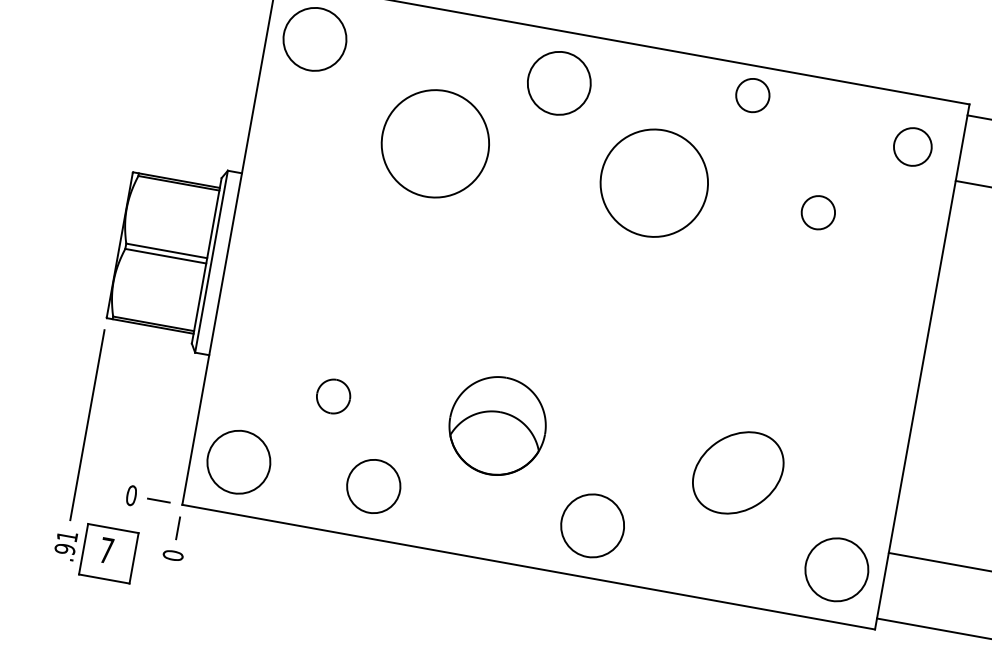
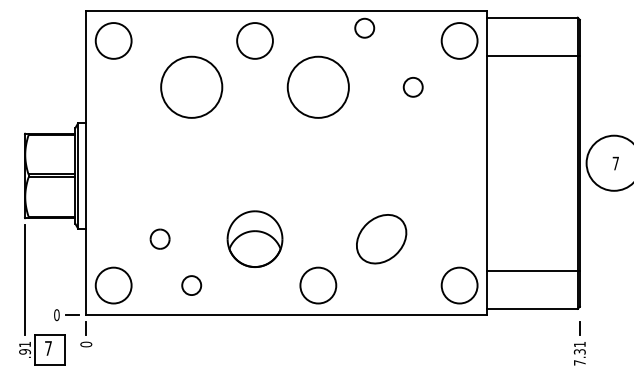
circle: (912, 146) -> (459, 40), size x1.67
part: (737, 473) -> (381, 239), moved
circle: (373, 486) -> (191, 285), size x0.62

